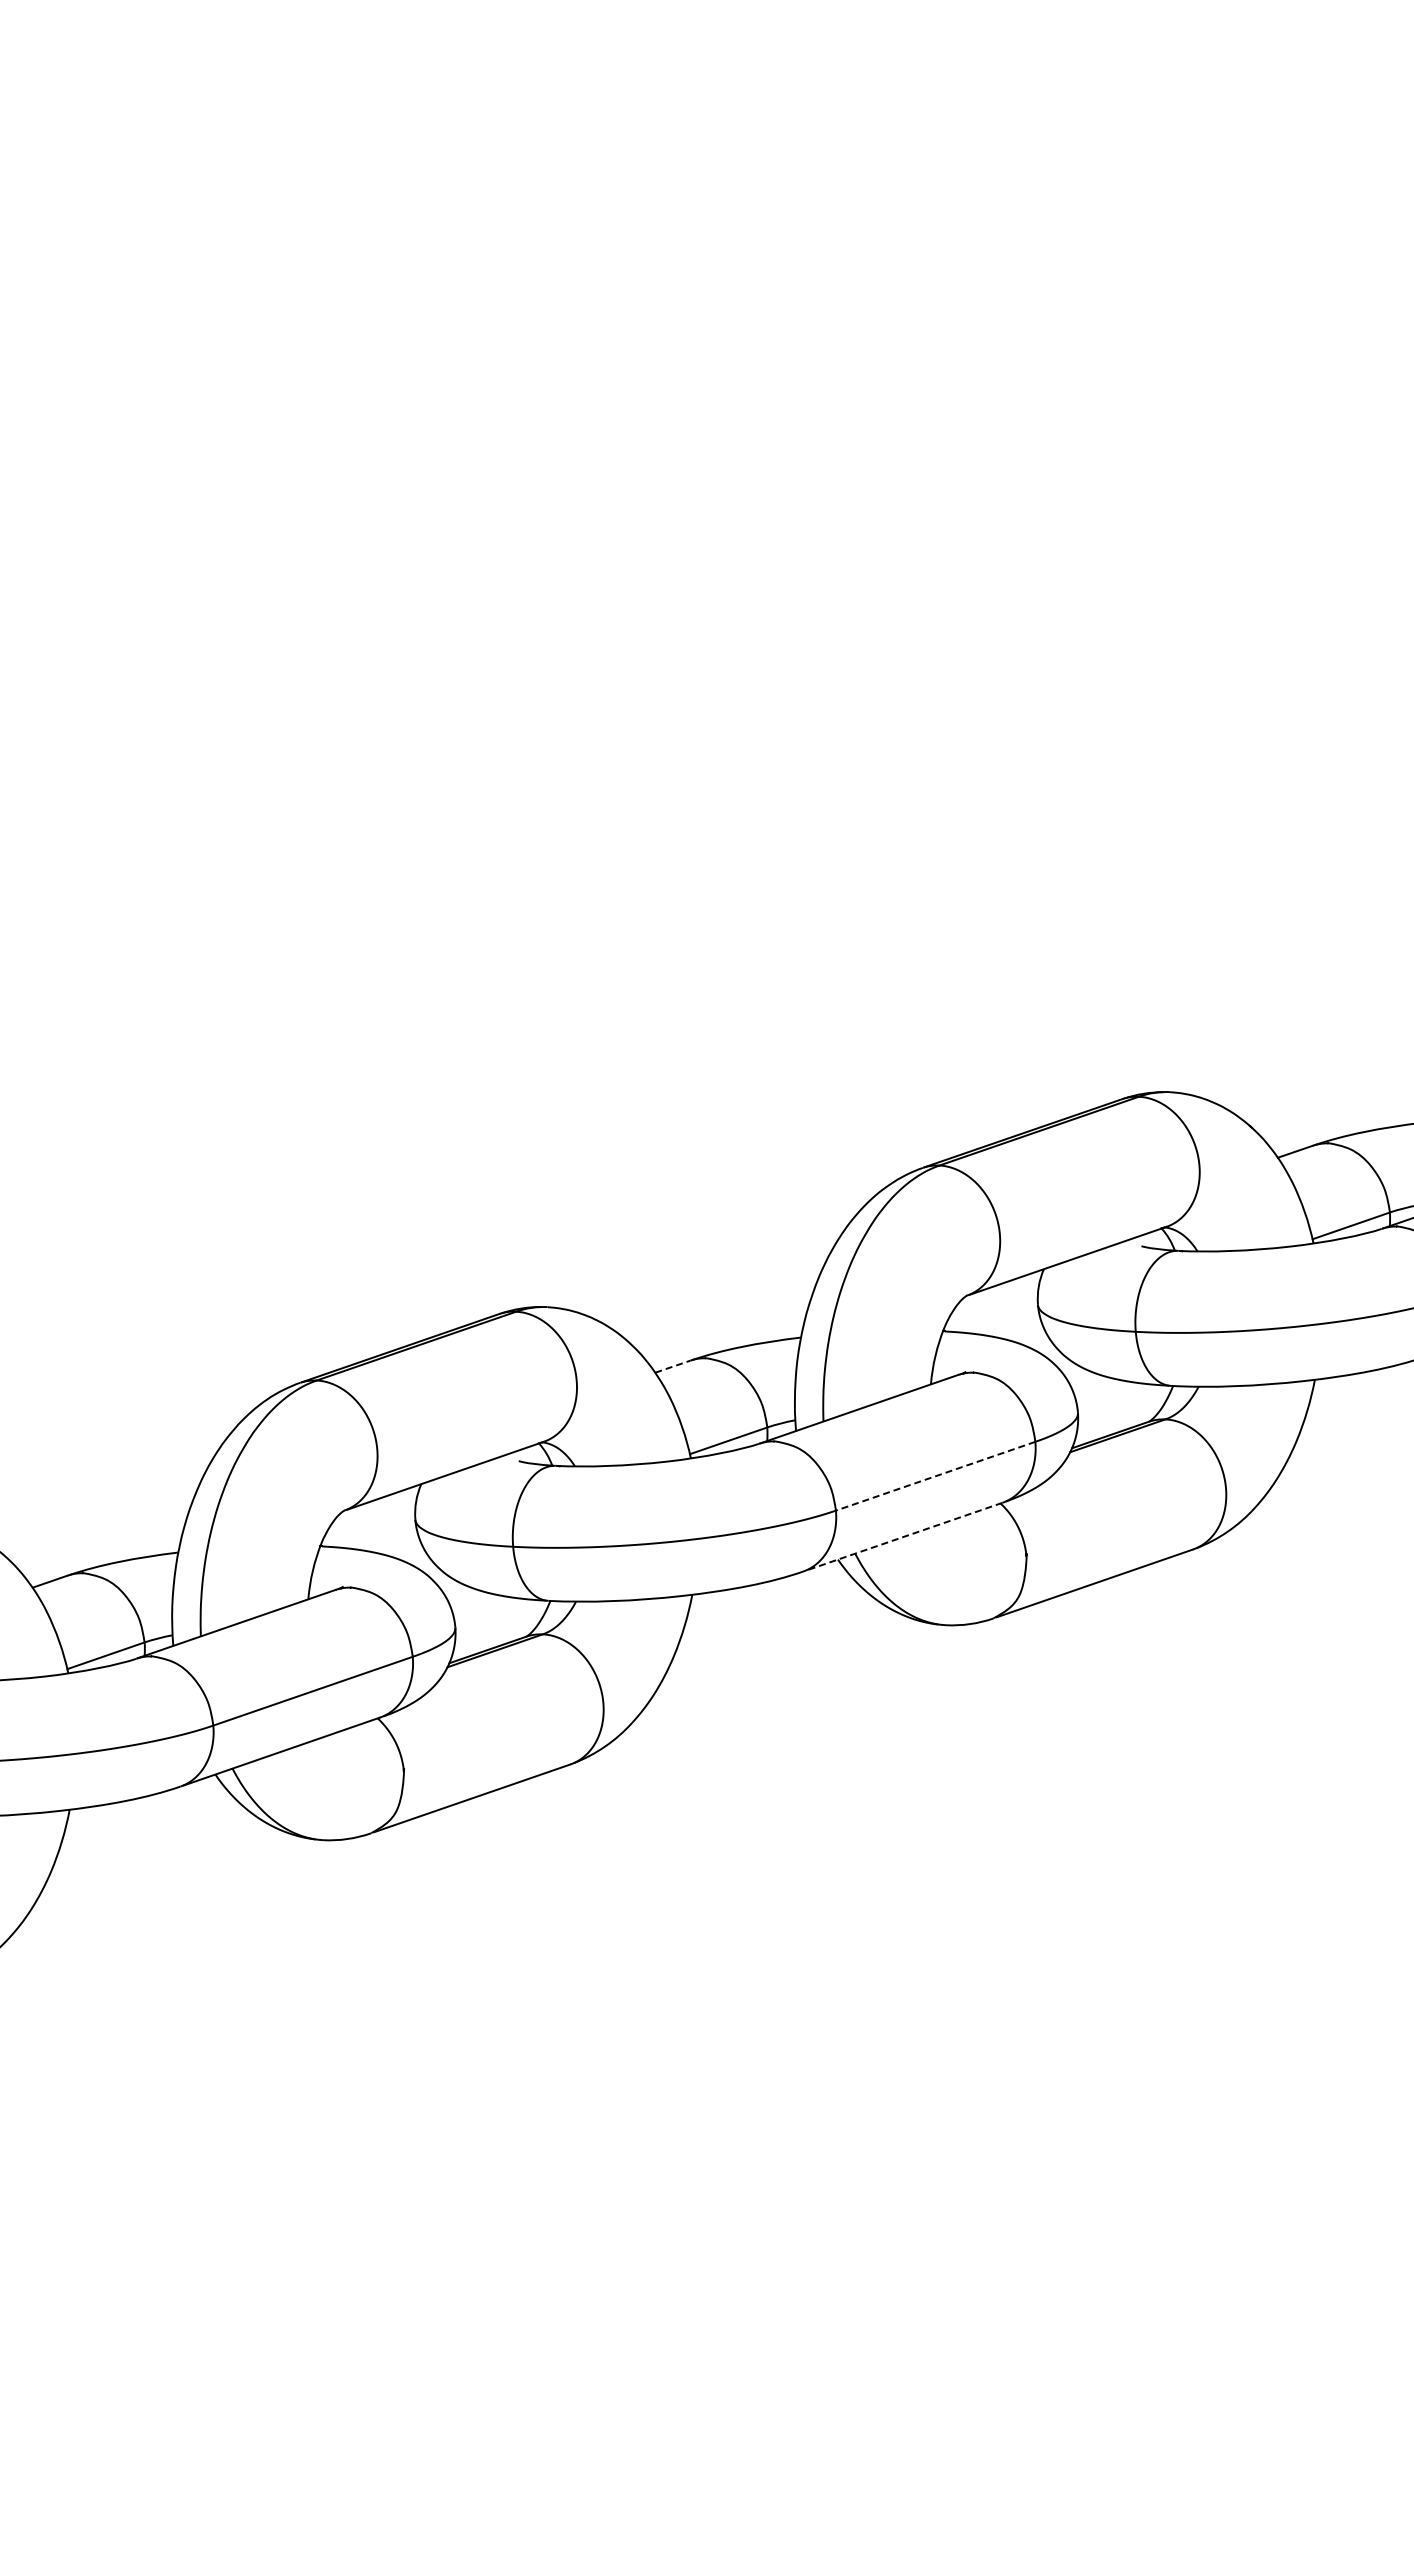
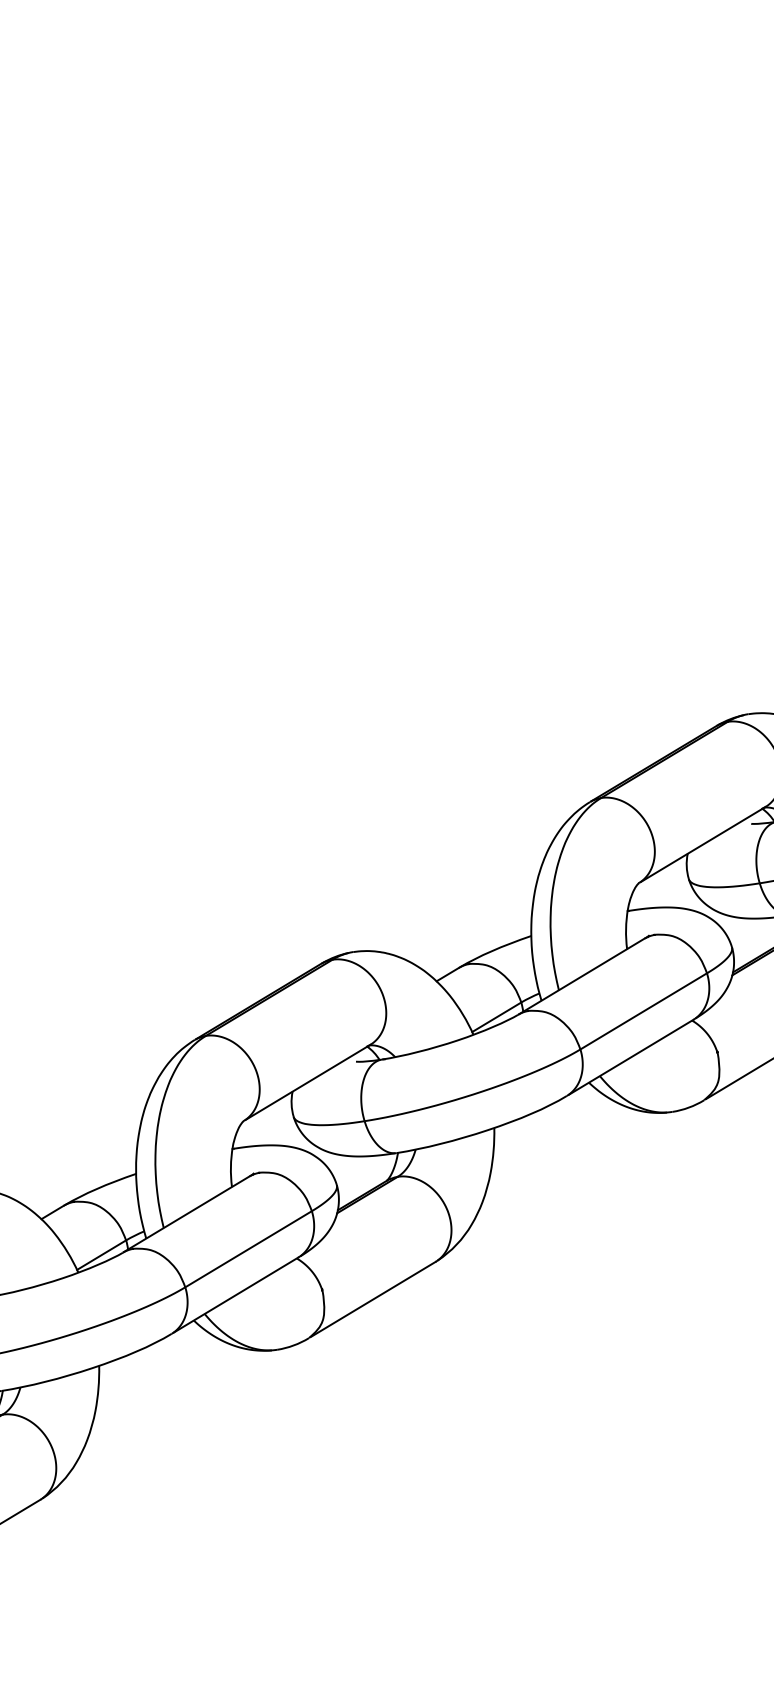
line: (673, 1366) -> (448, 974), dashed -> solid
line: (935, 1476) -> (643, 1011), dashed -> solid
line: (904, 1536) -> (631, 1057), dashed -> solid

